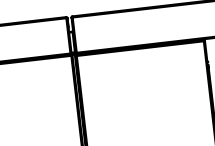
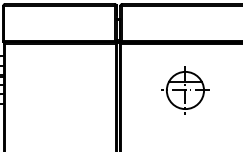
part: (145, 94) -> (185, 90), added

